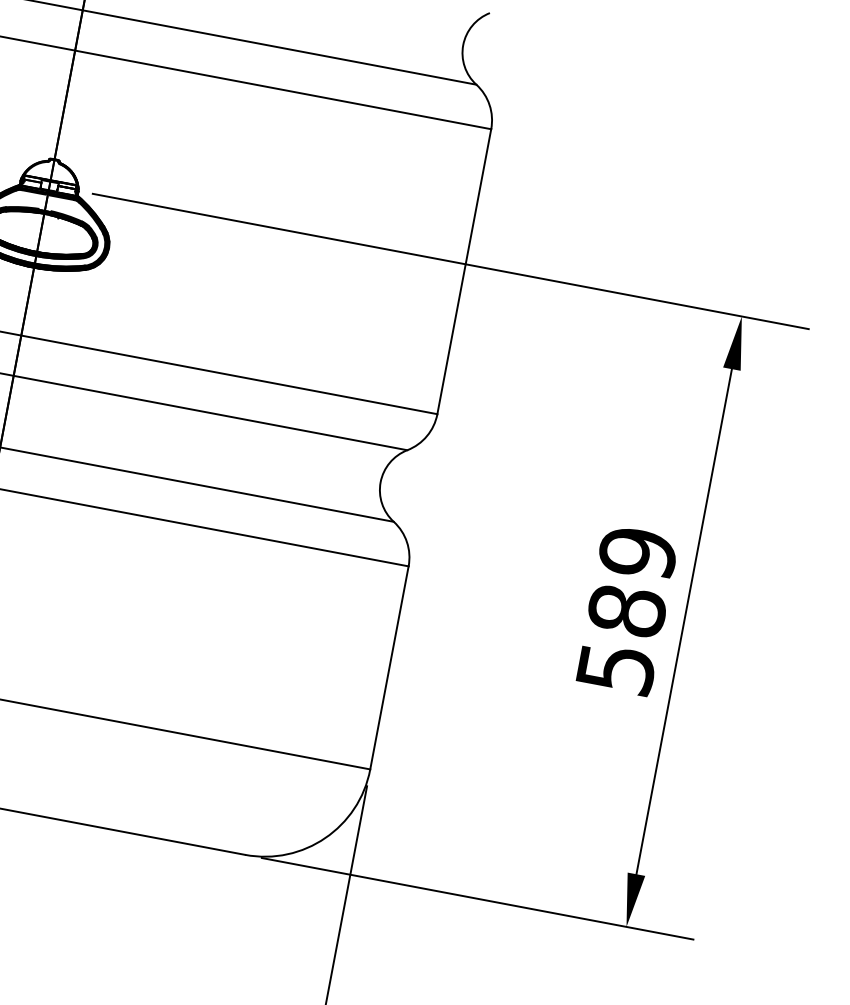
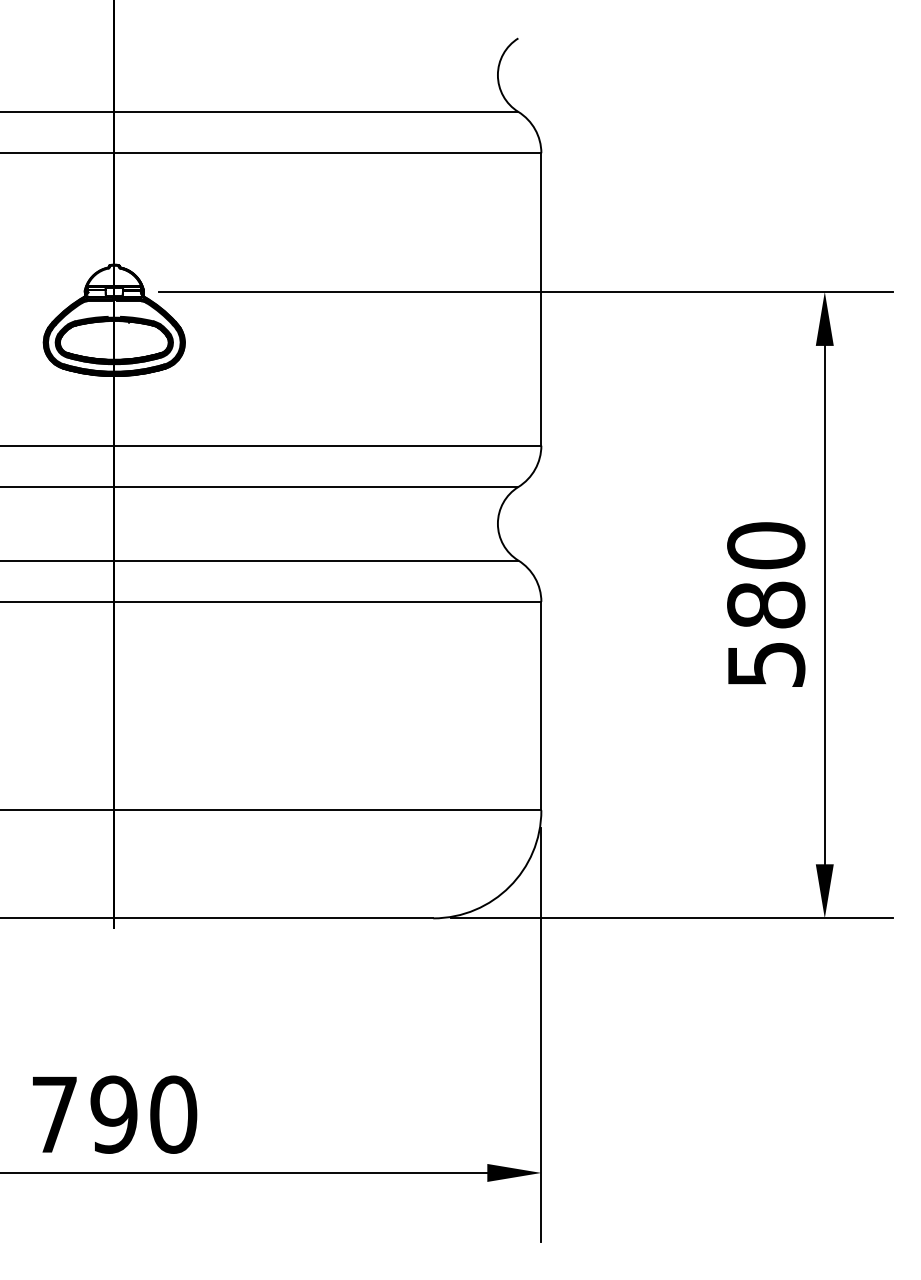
text: (638, 552) -> (766, 545), 589 -> 580

